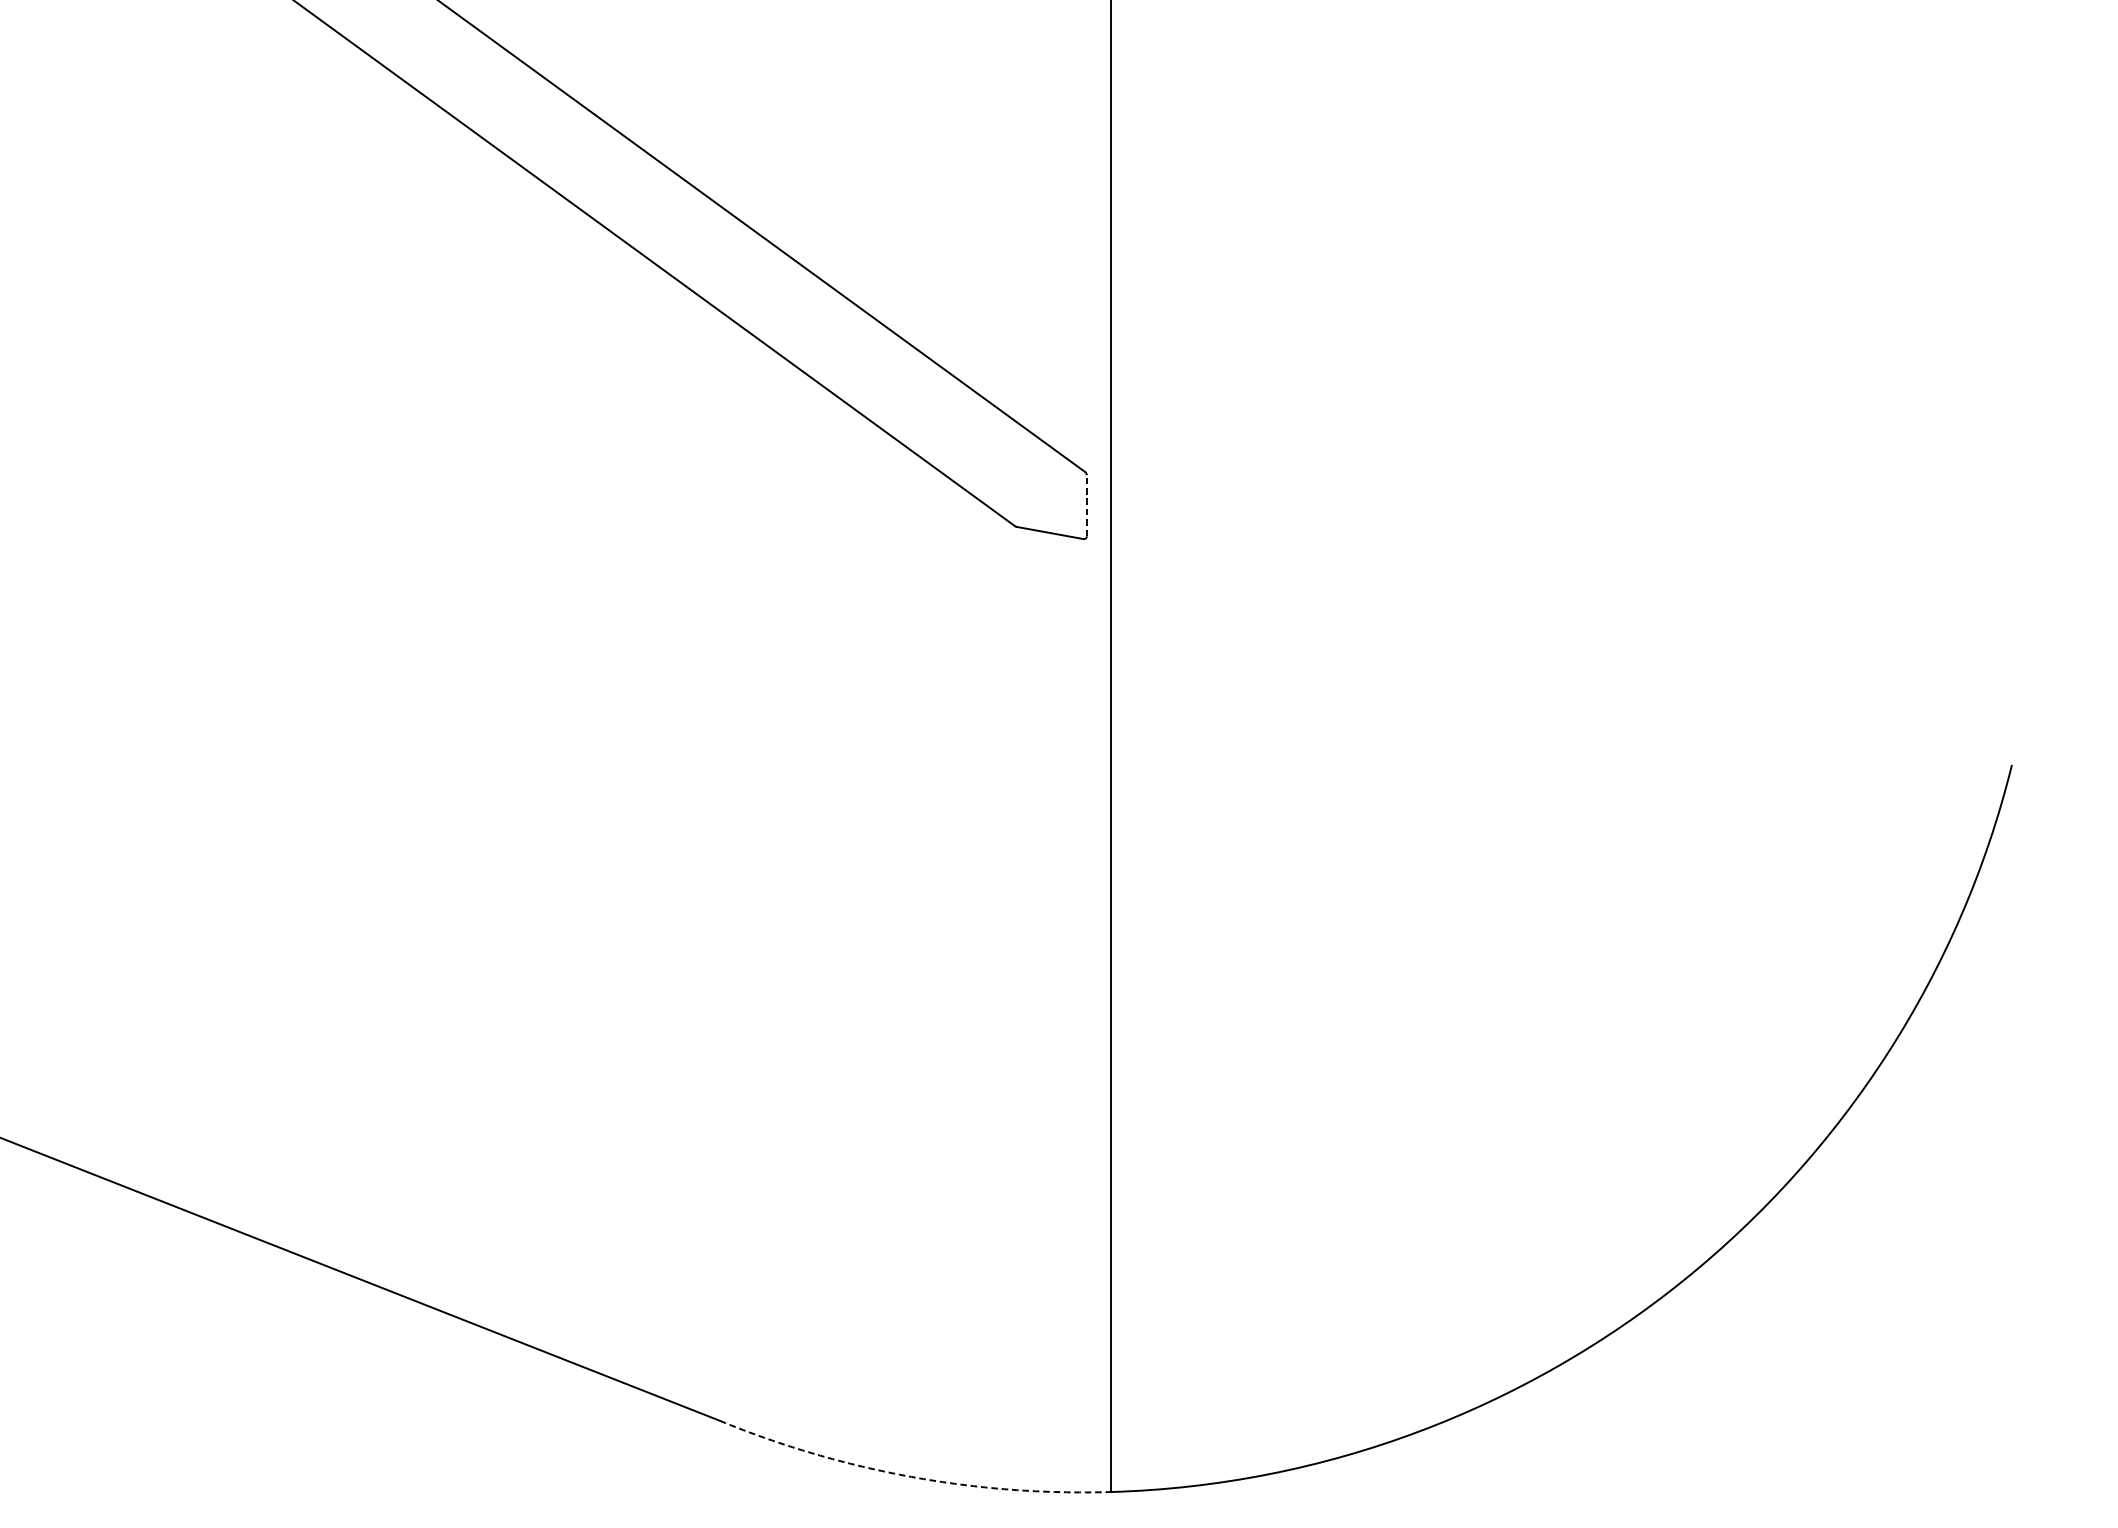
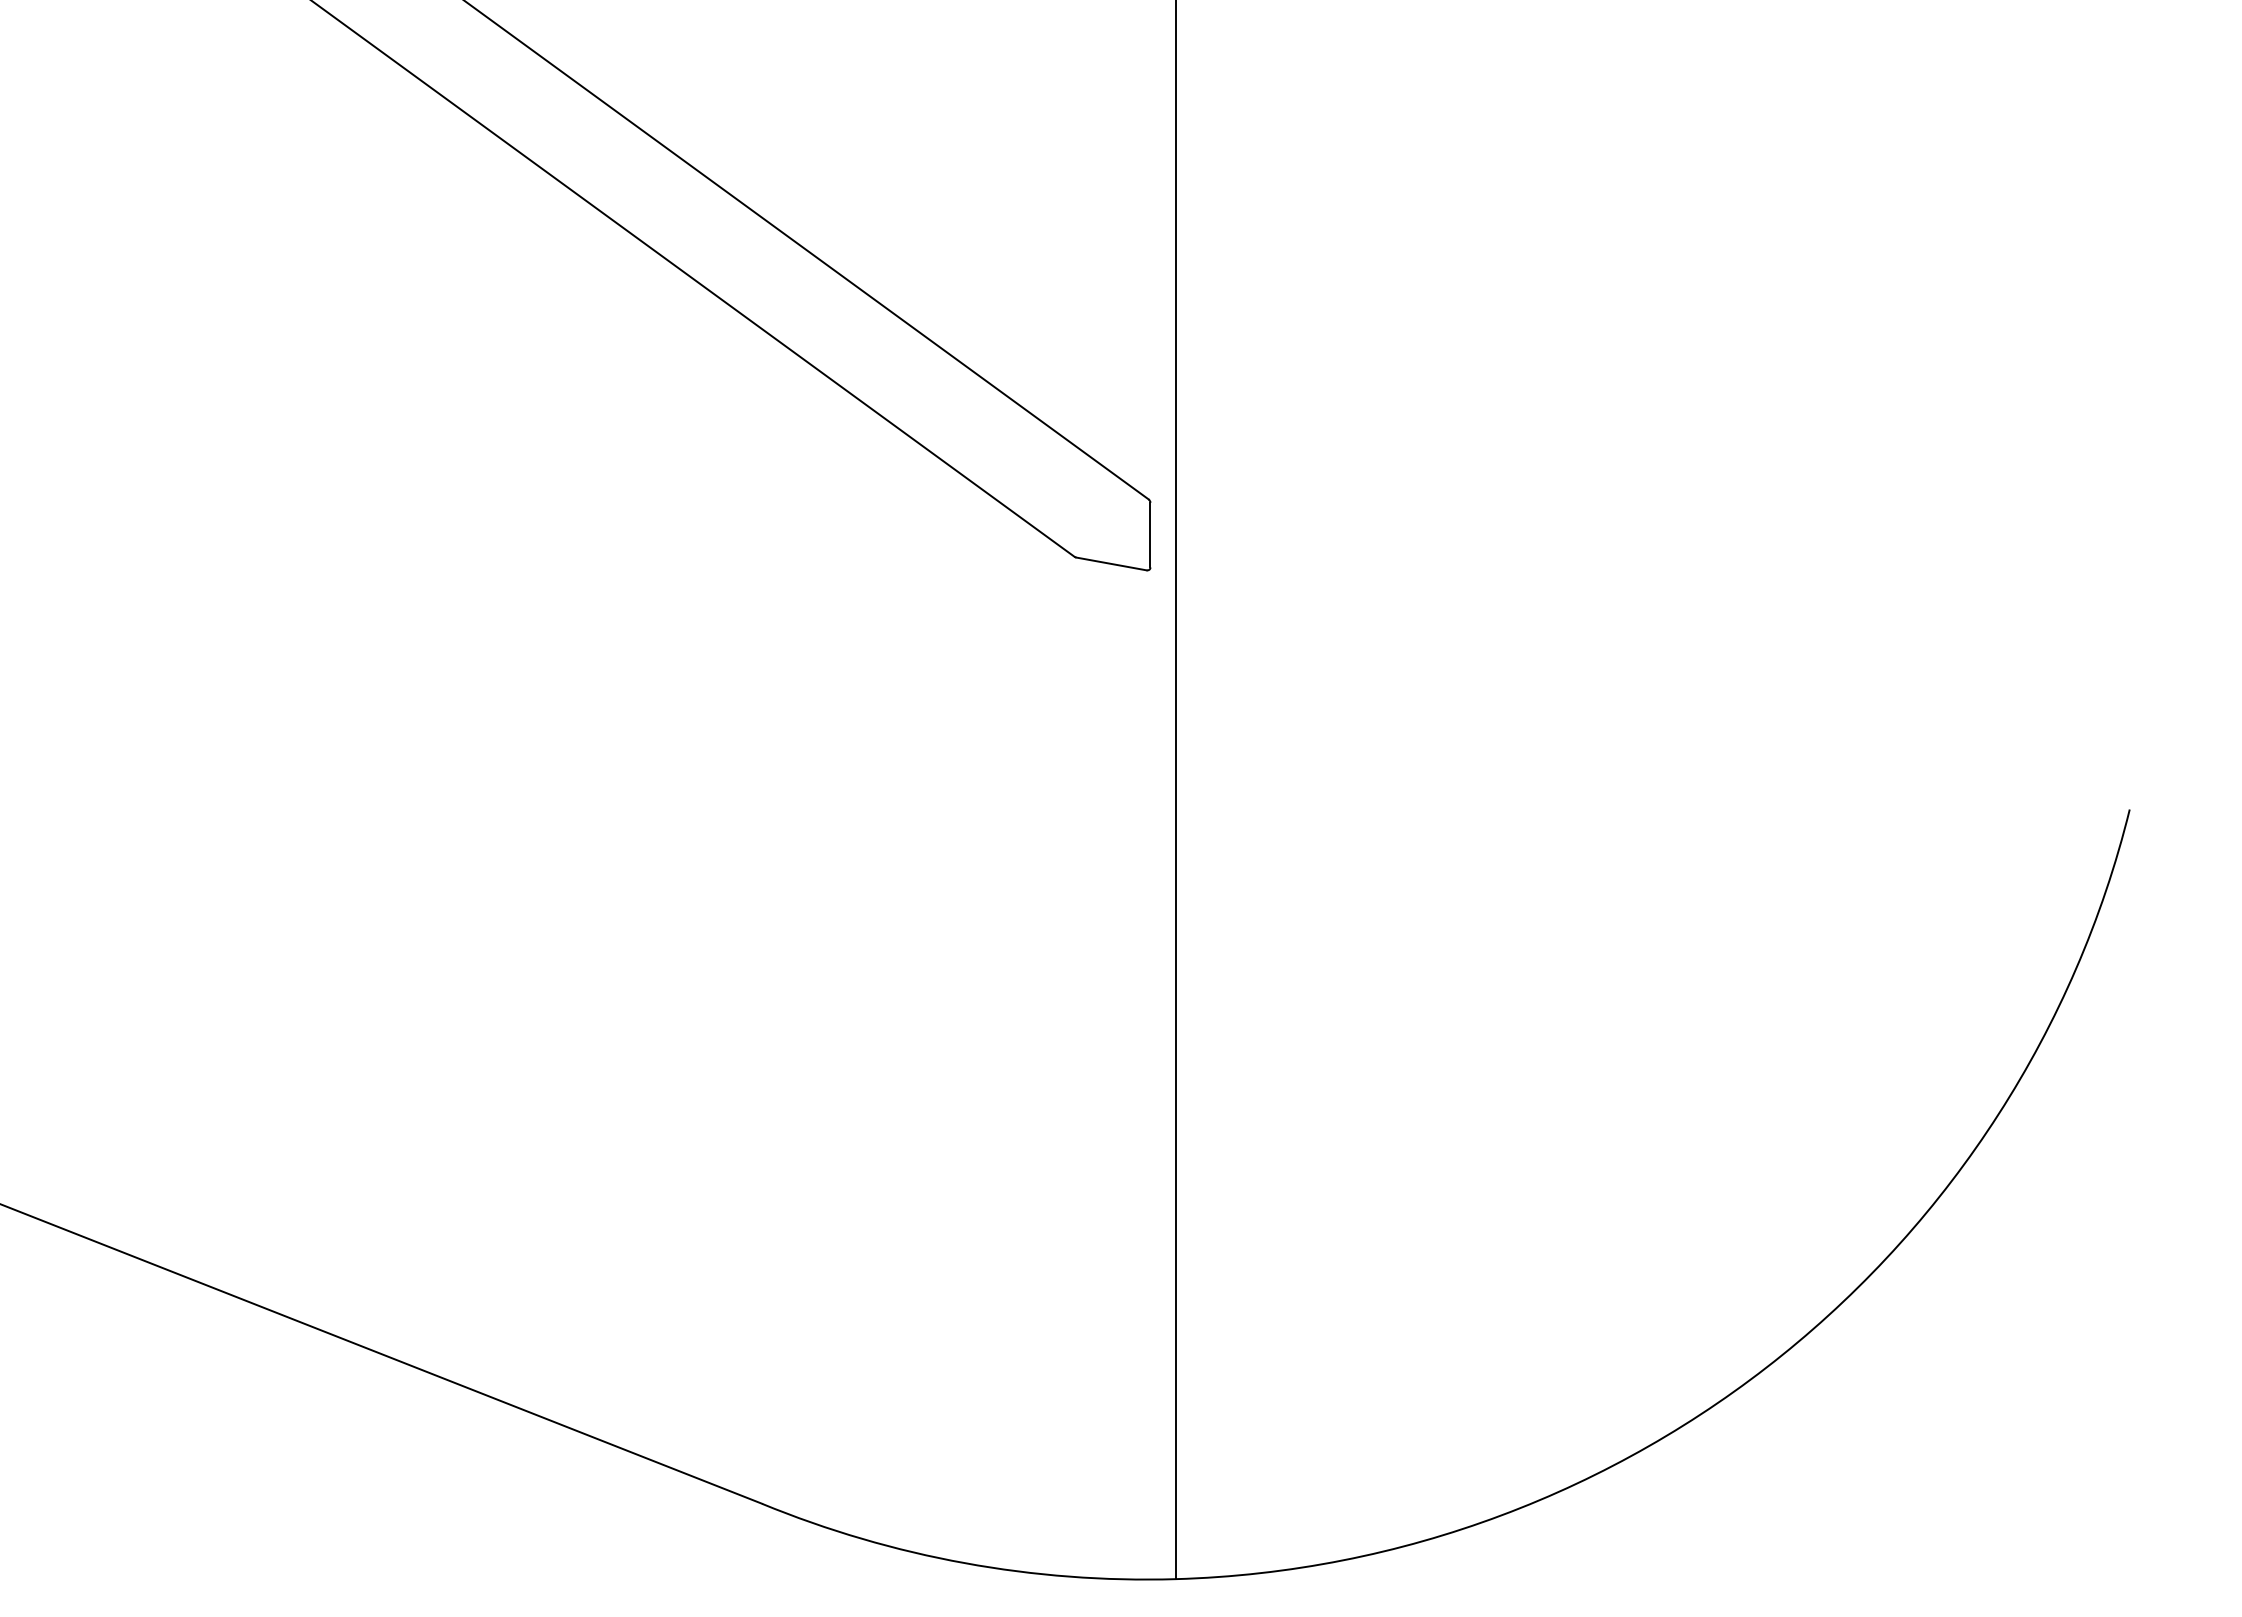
line: (1086, 505) -> (1150, 534), dashed -> solid
arc: (911, 1477) -> (964, 1563), dashed -> solid

